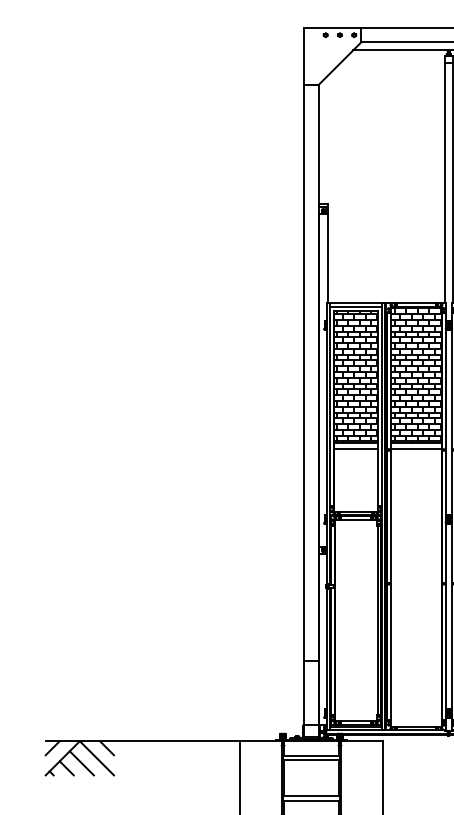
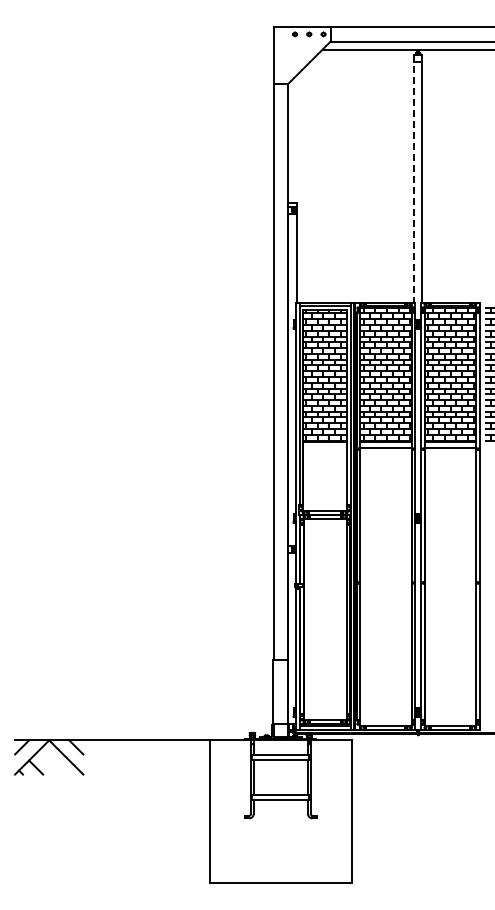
line: (444, 179) -> (413, 178), solid -> dashed
line: (356, 448) -> (325, 447), removed
line: (82, 763) -> (51, 762), removed

